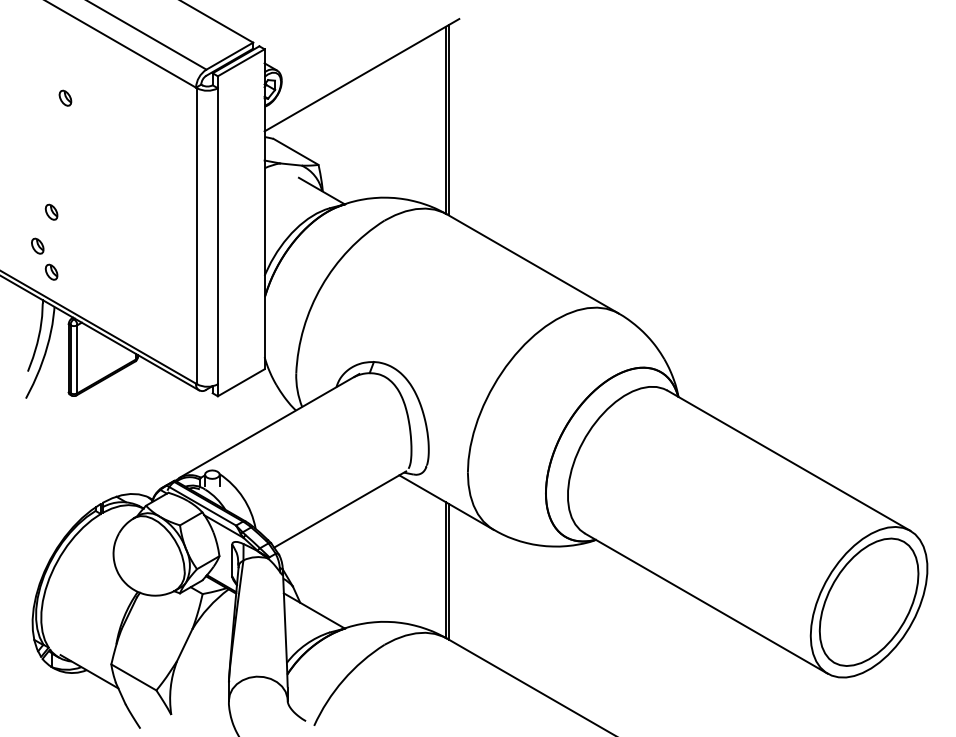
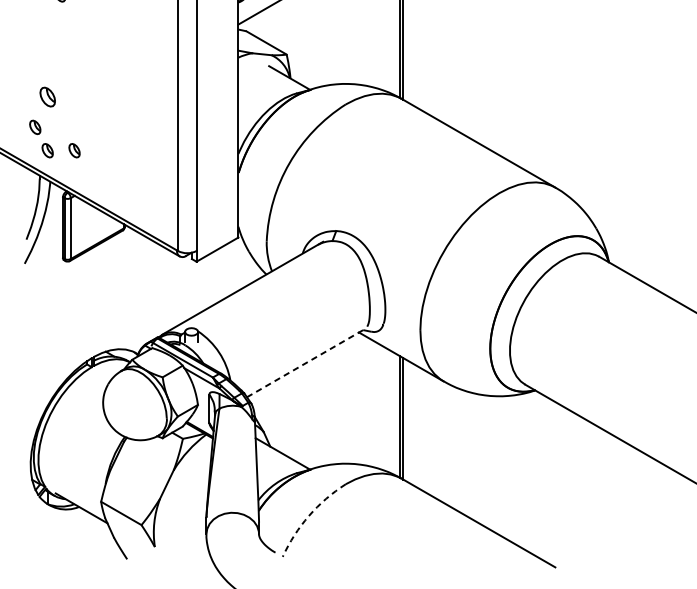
part: (51, 211) -> (47, 96), size x1.4
part: (81, 271) -> (74, 150), added
line: (340, 509) -> (306, 363), solid -> dashed
arc: (343, 680) -> (309, 516), solid -> dashed

